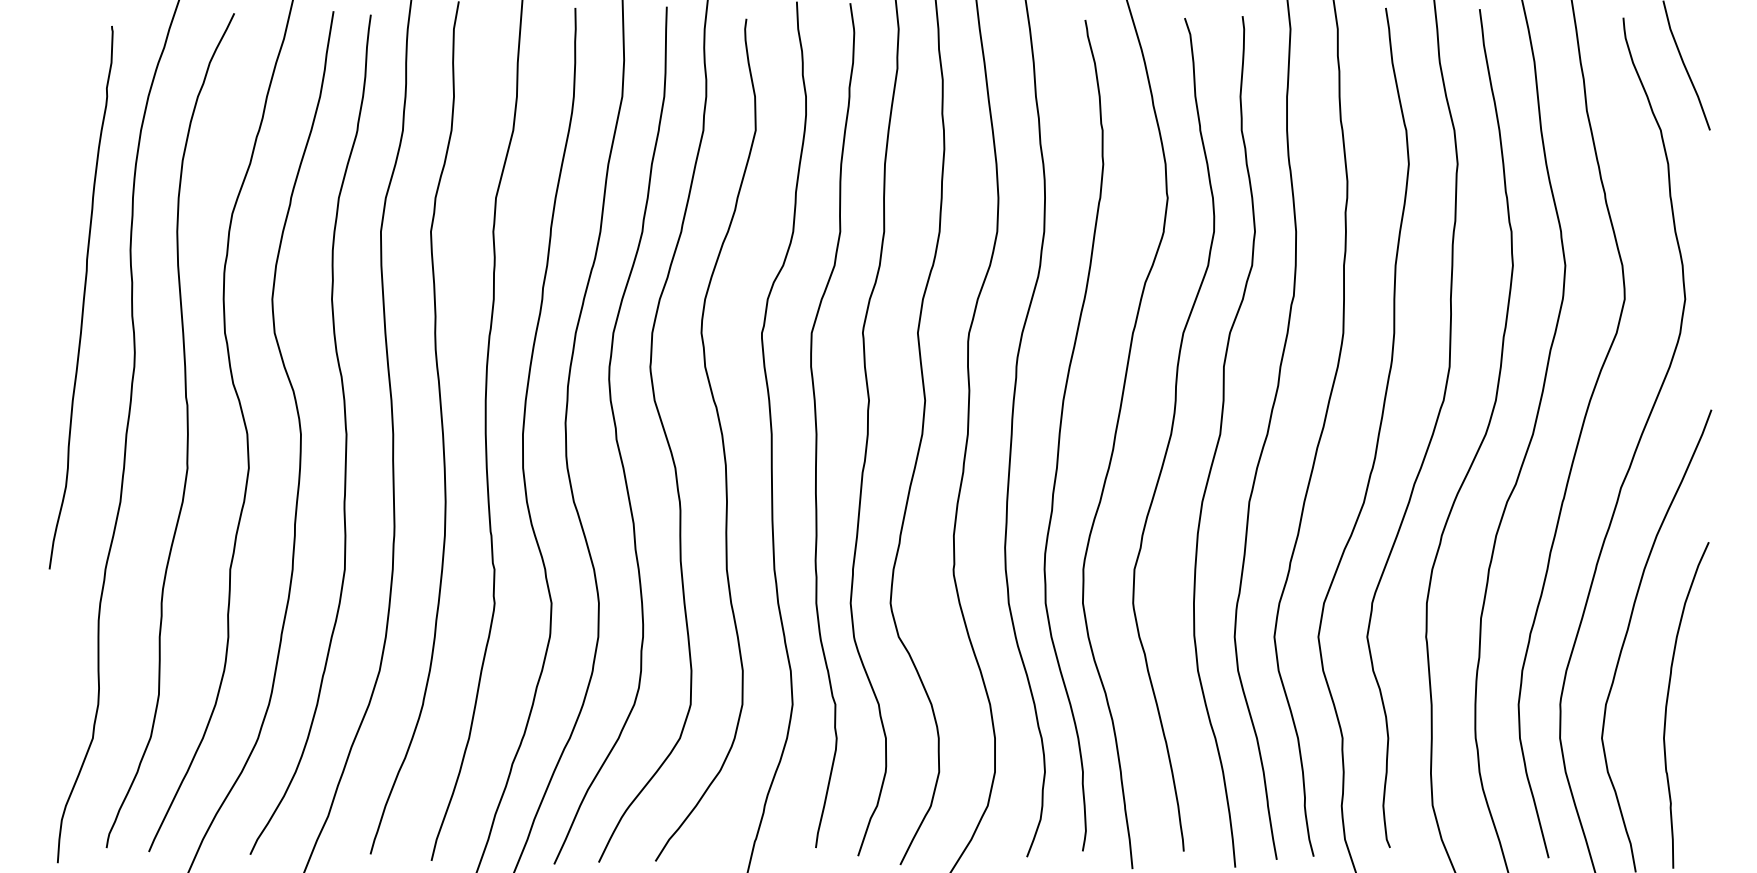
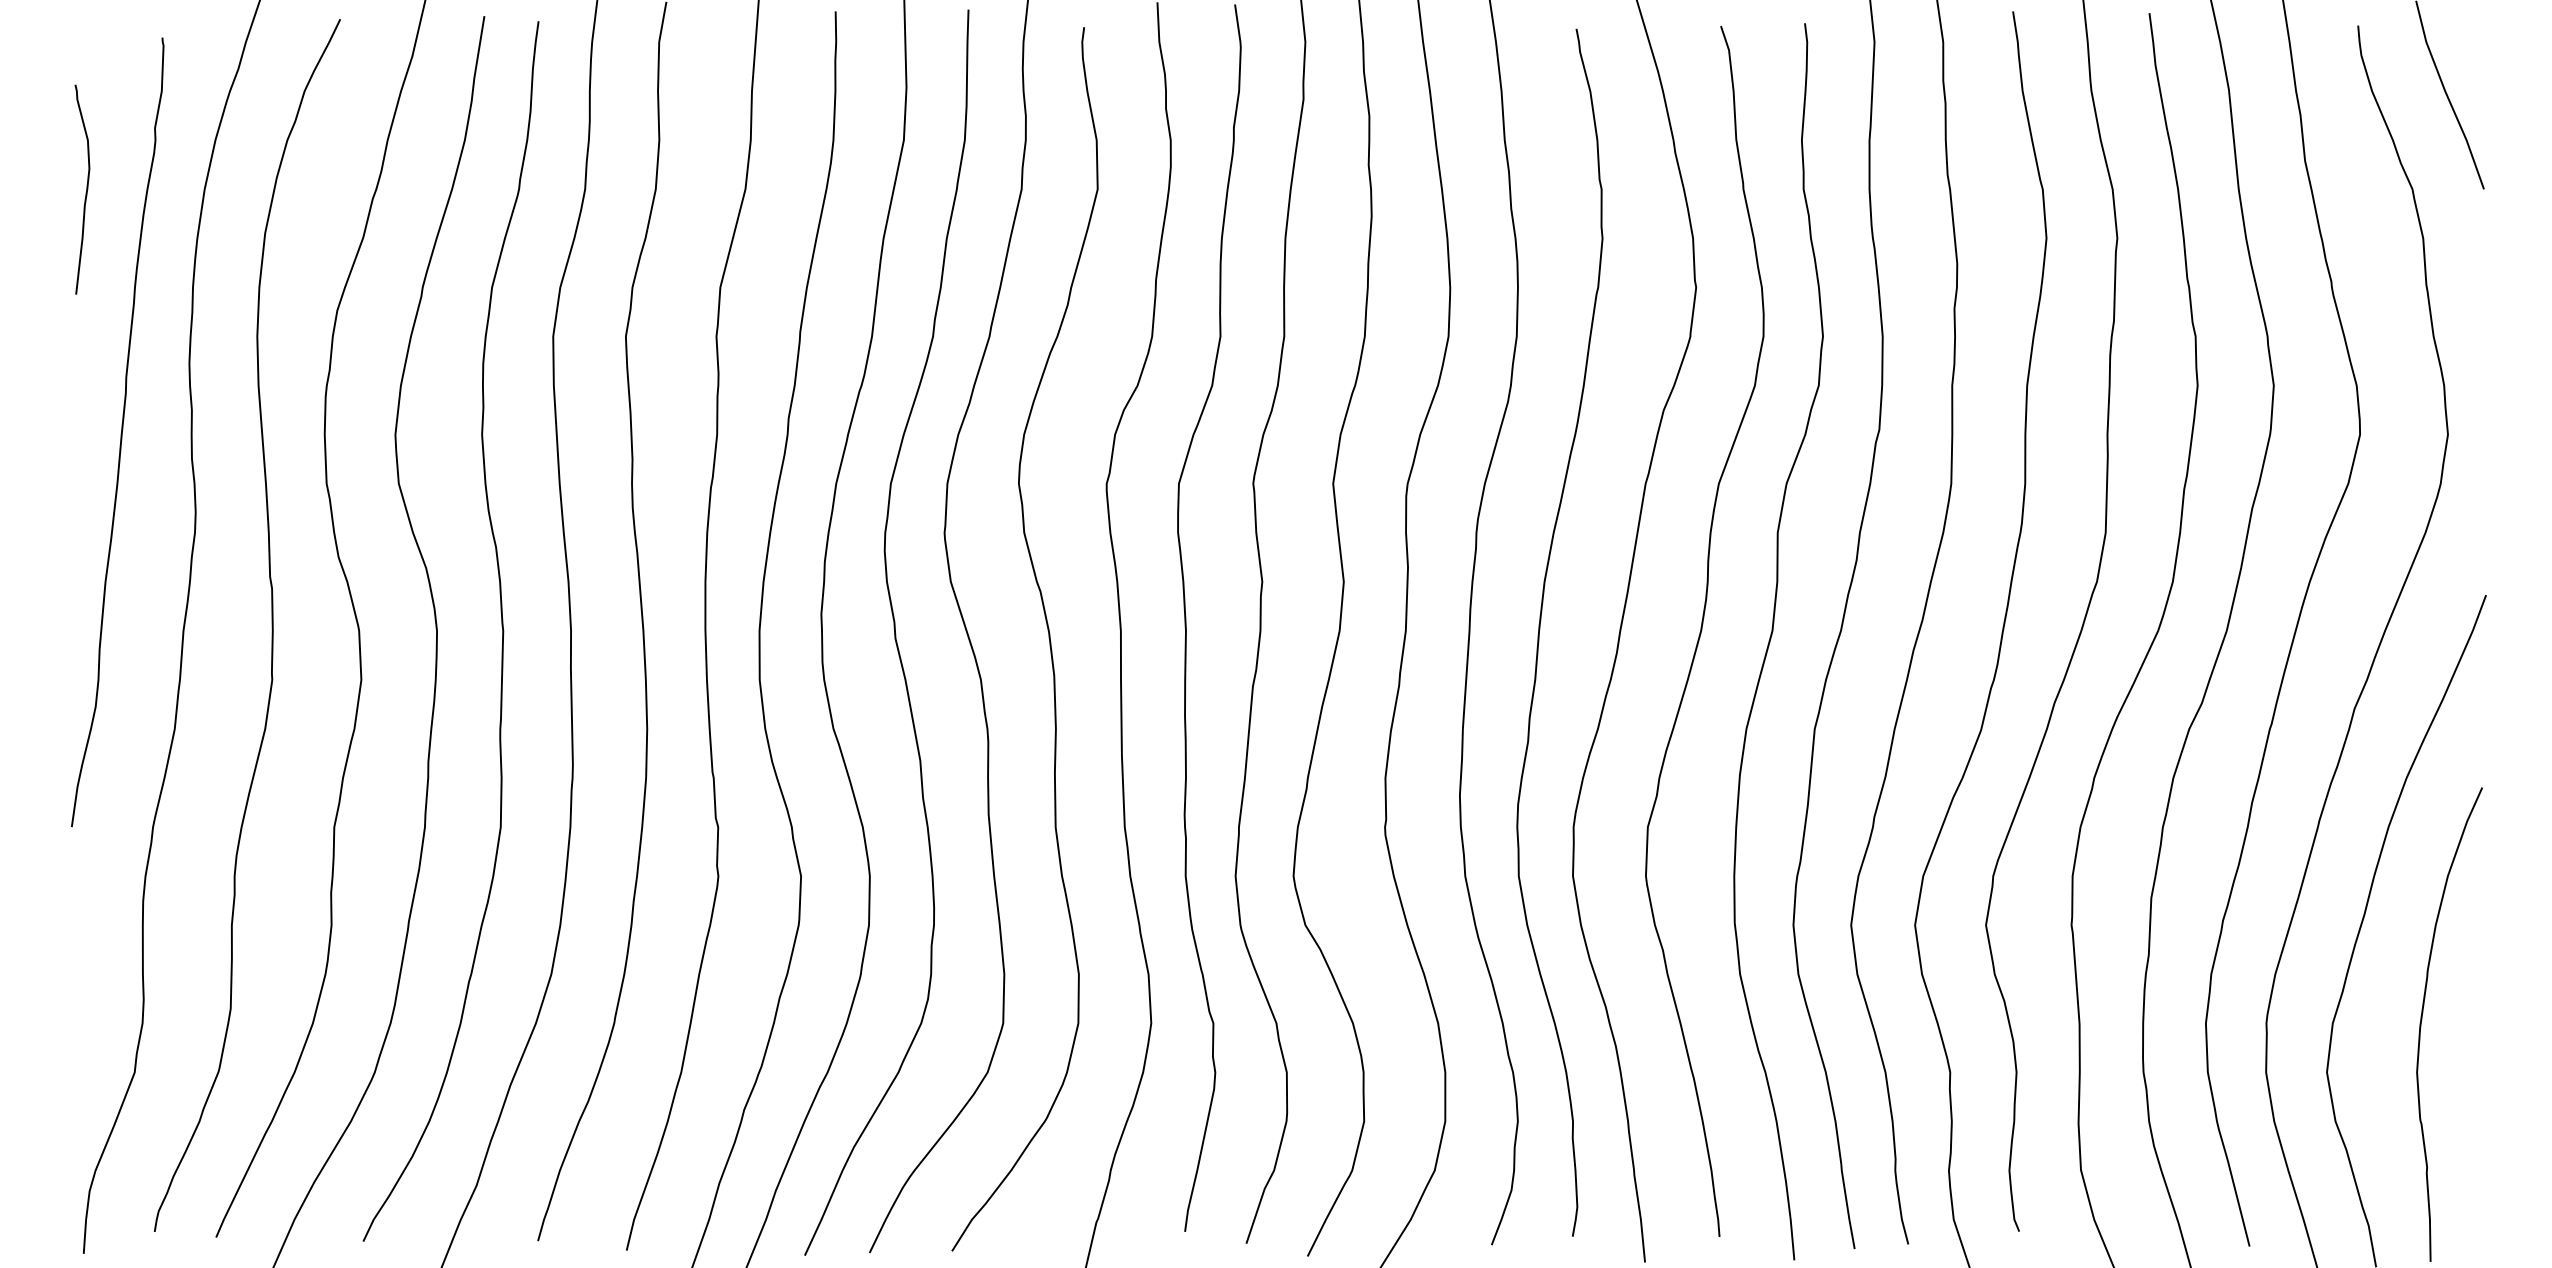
curve: (59, 130) -> (86, 189), added

